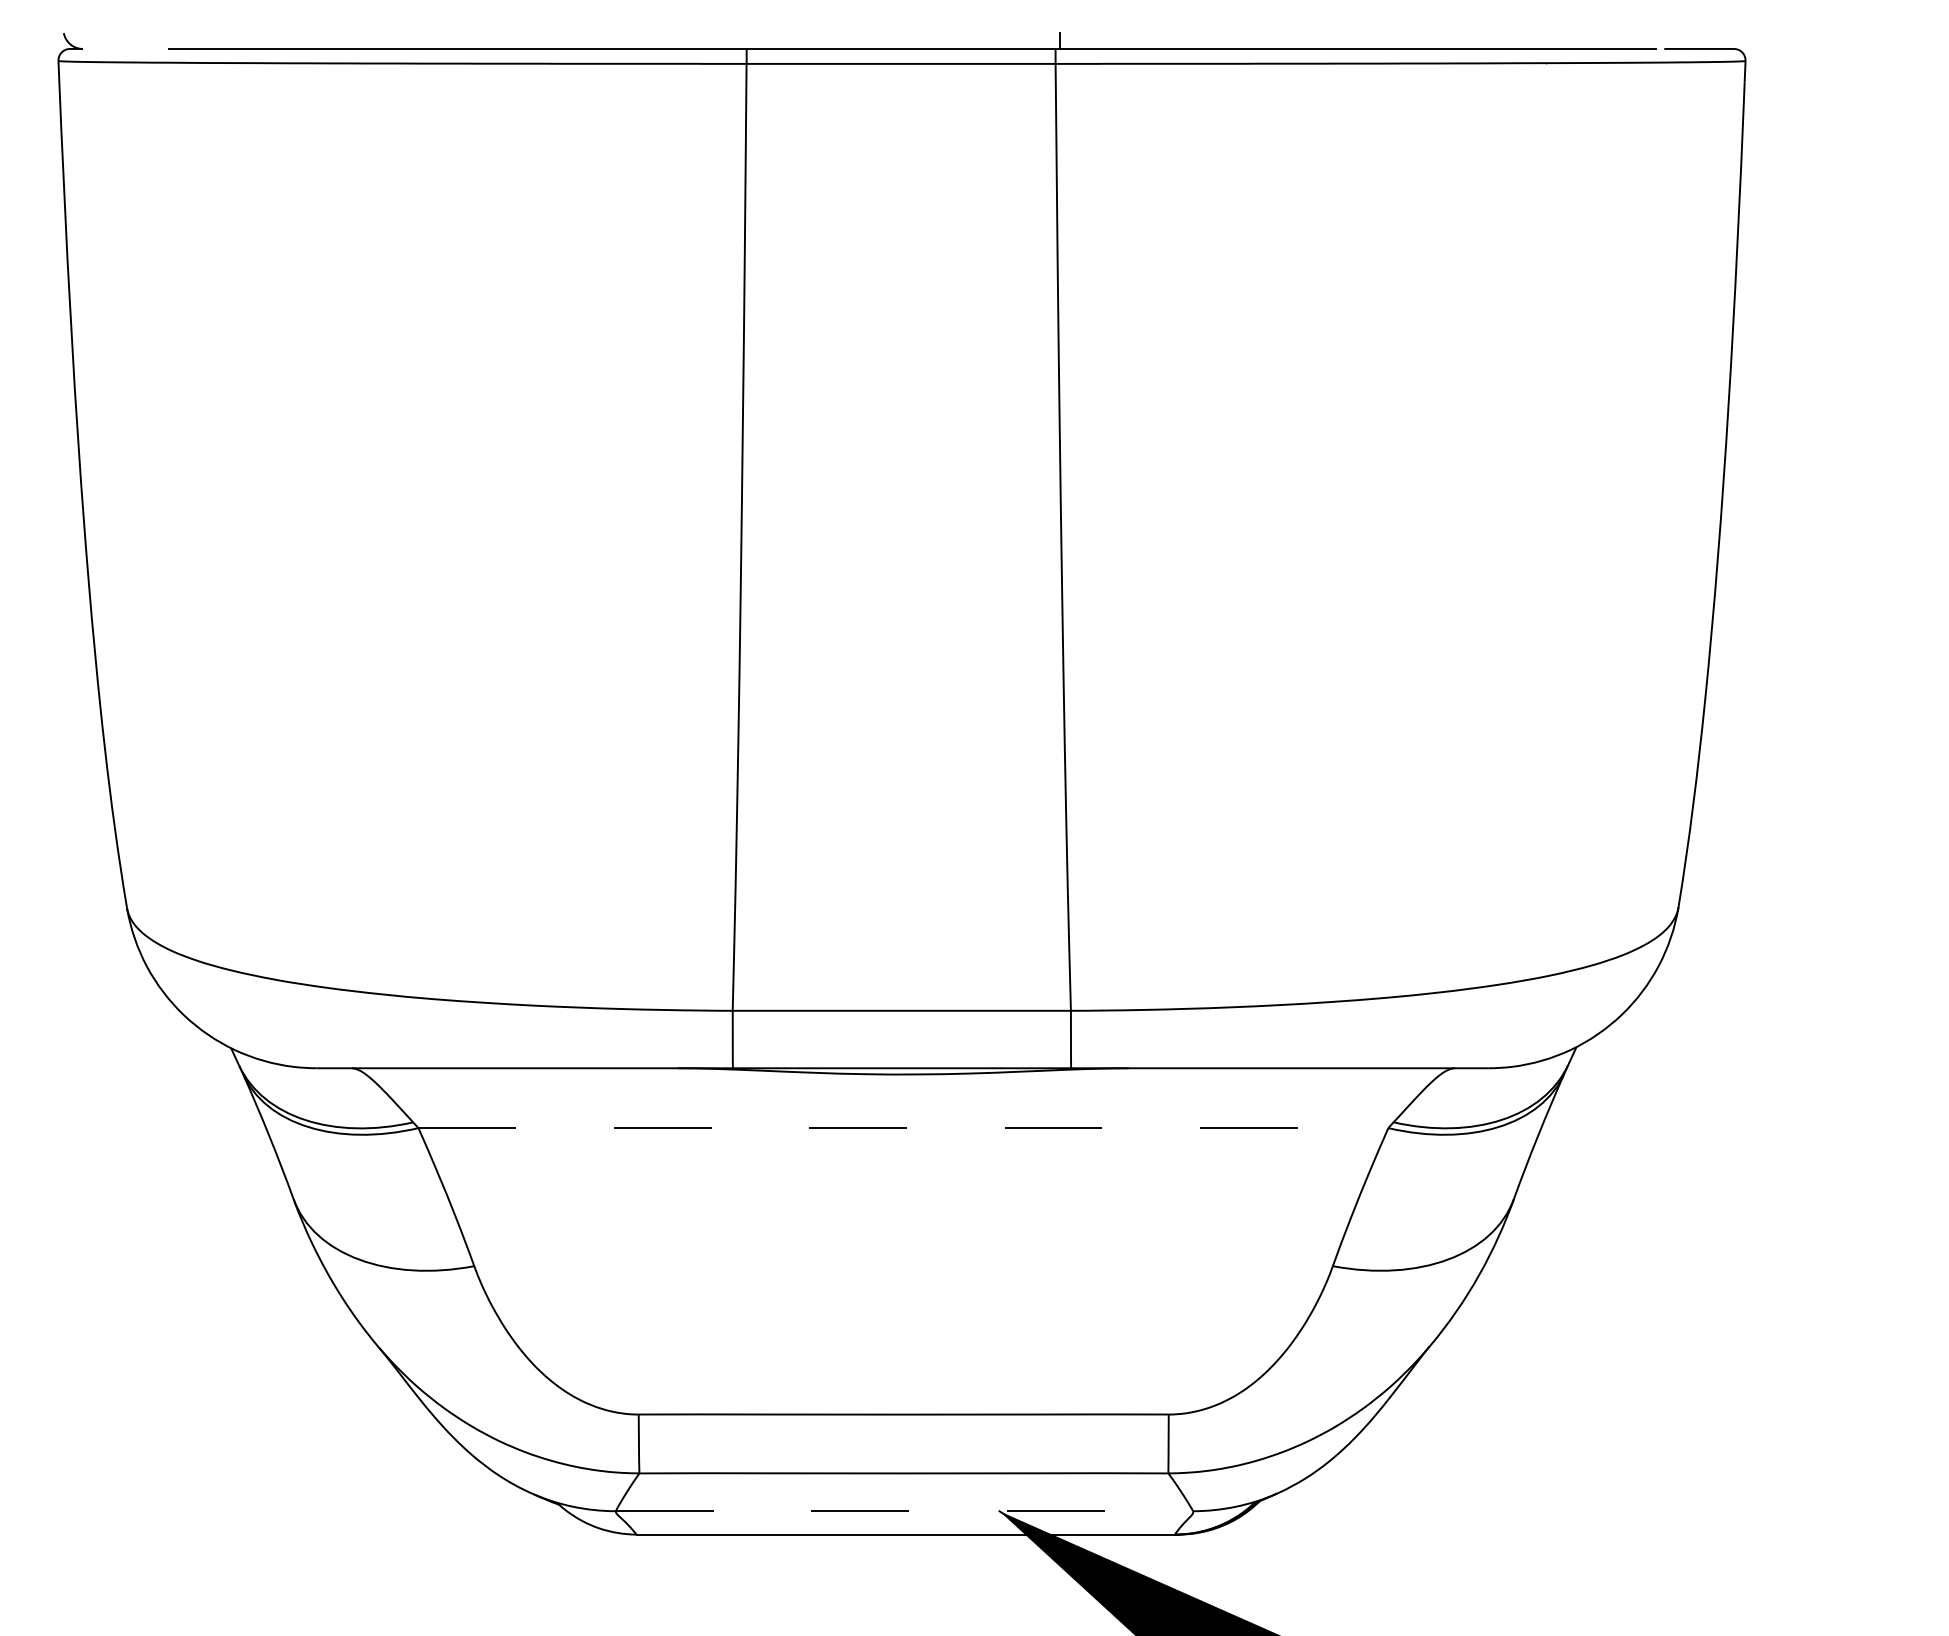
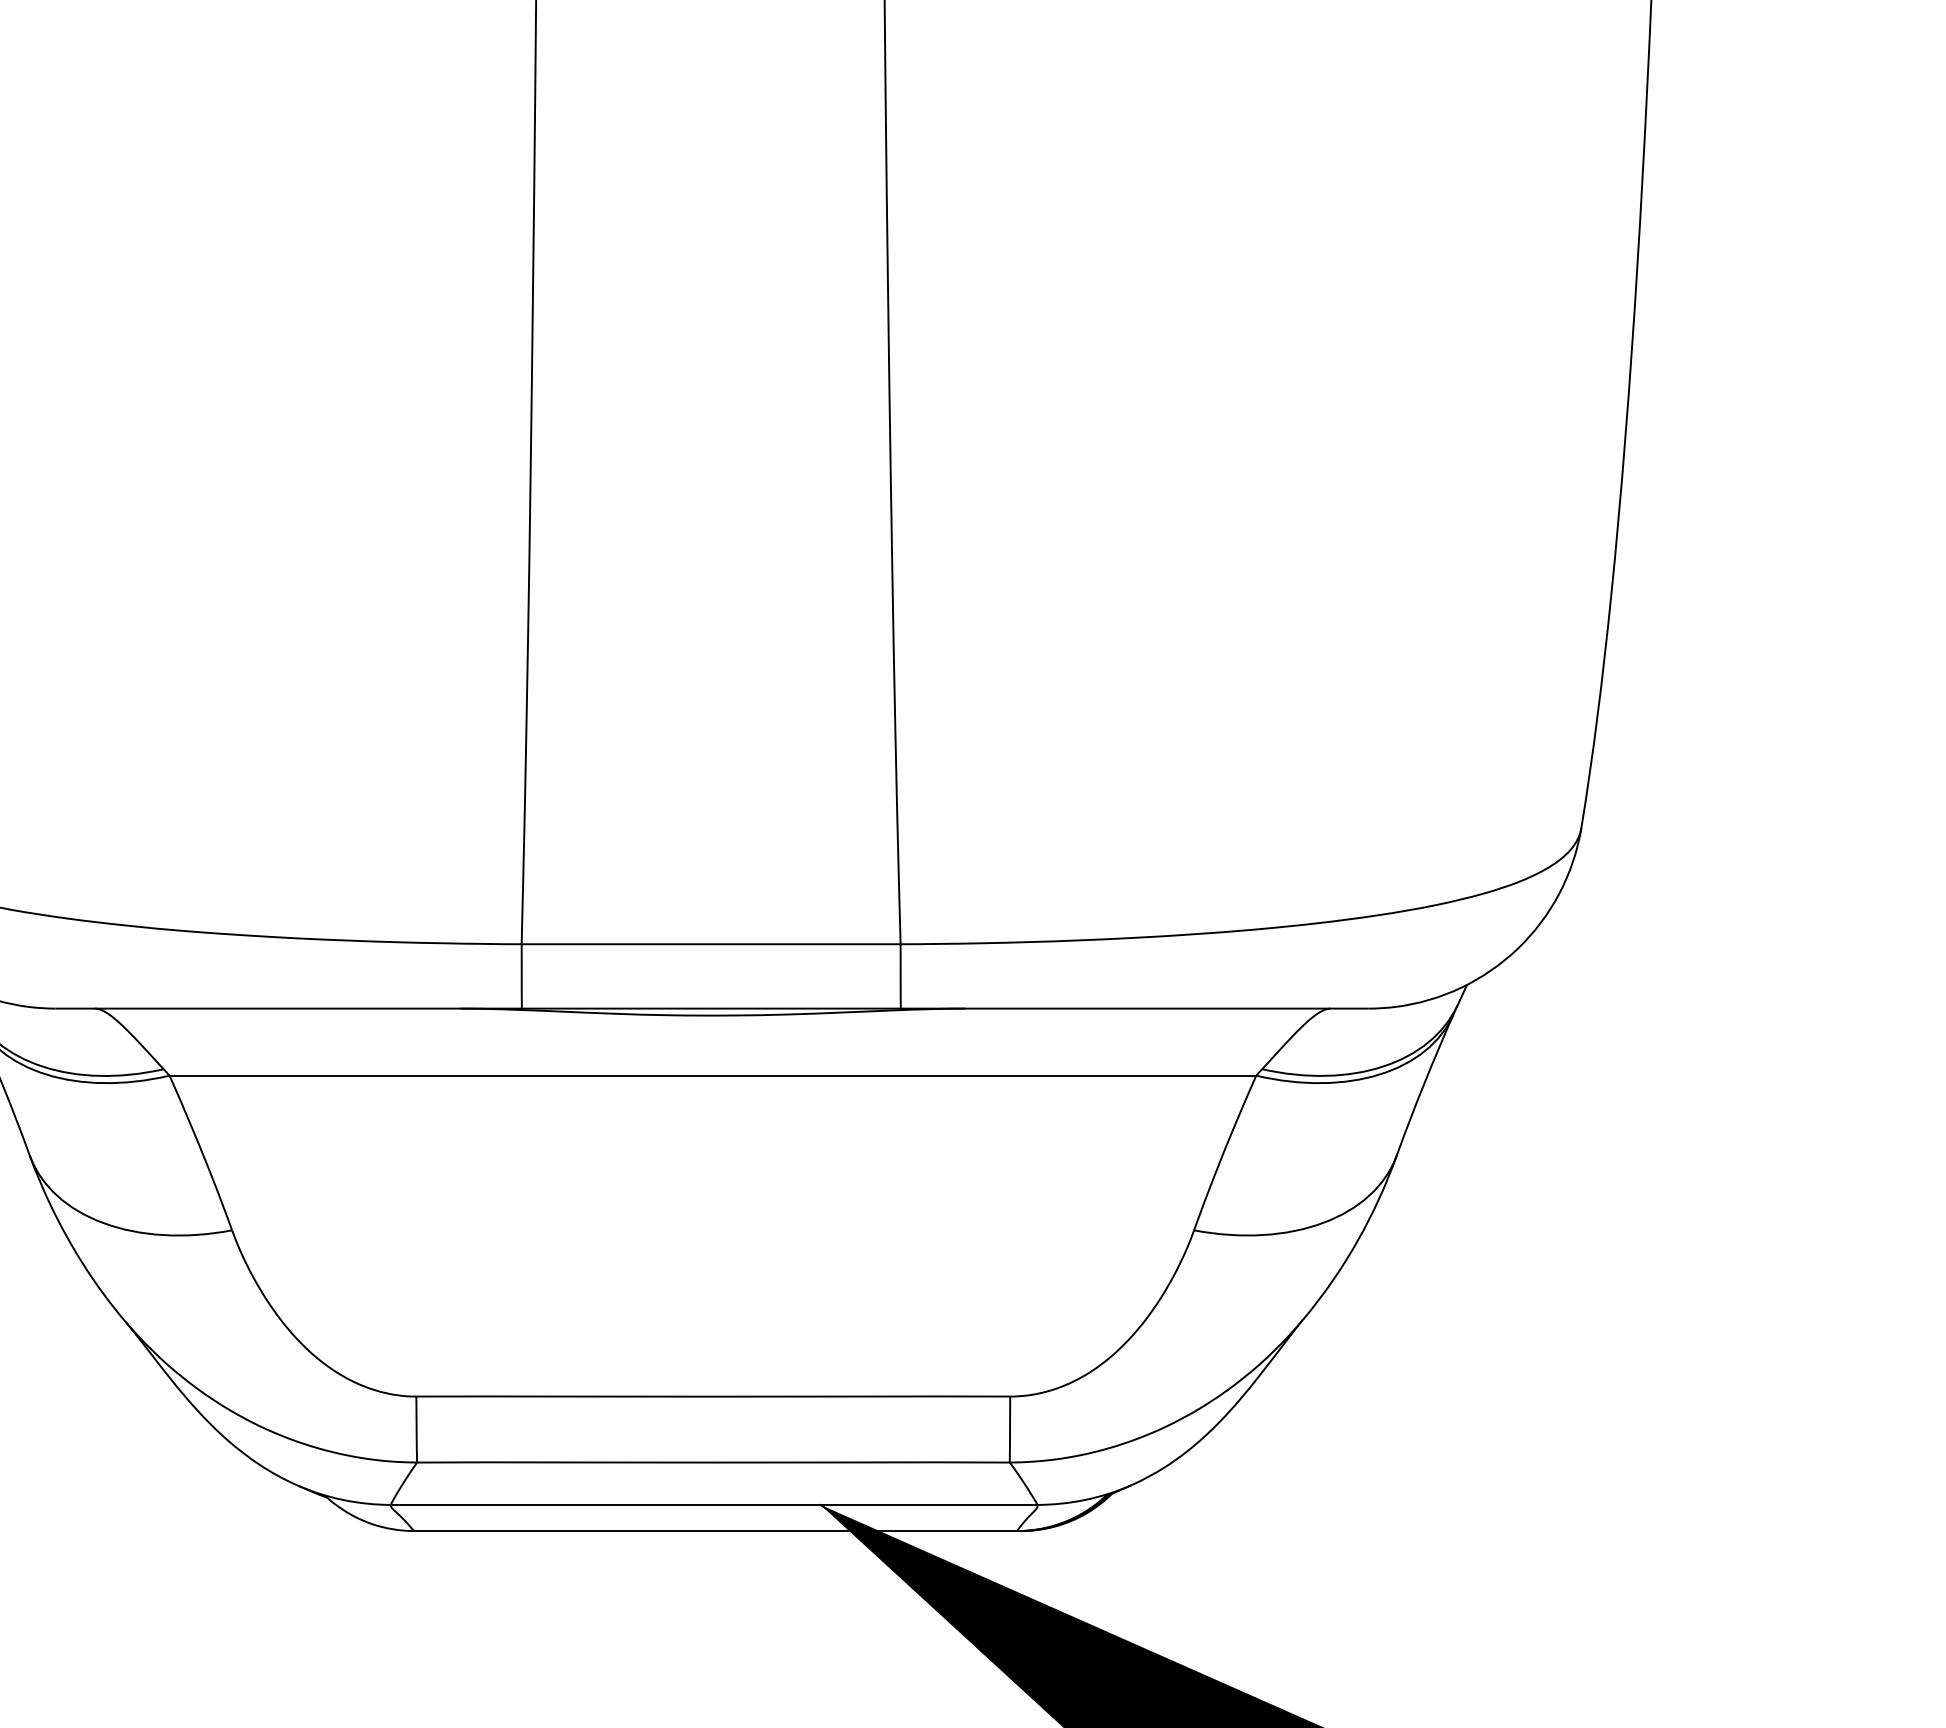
line: (903, 1128) -> (713, 1076), dashed -> solid
line: (904, 1511) -> (714, 1505), dashed -> solid

